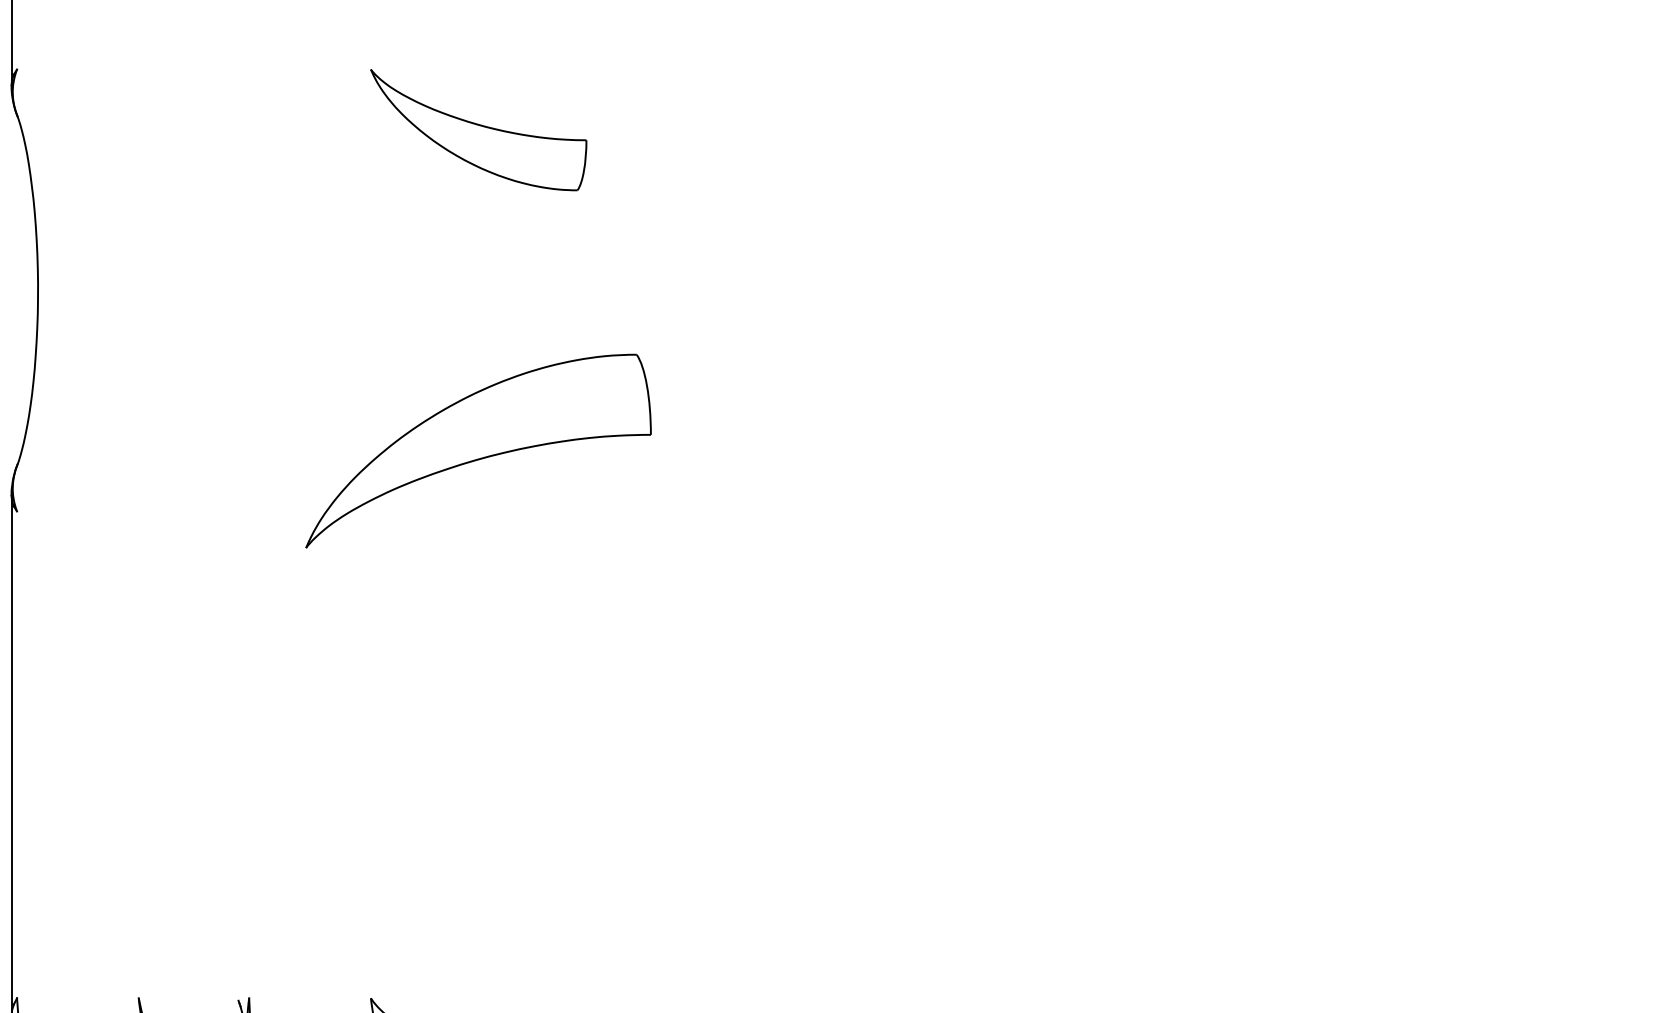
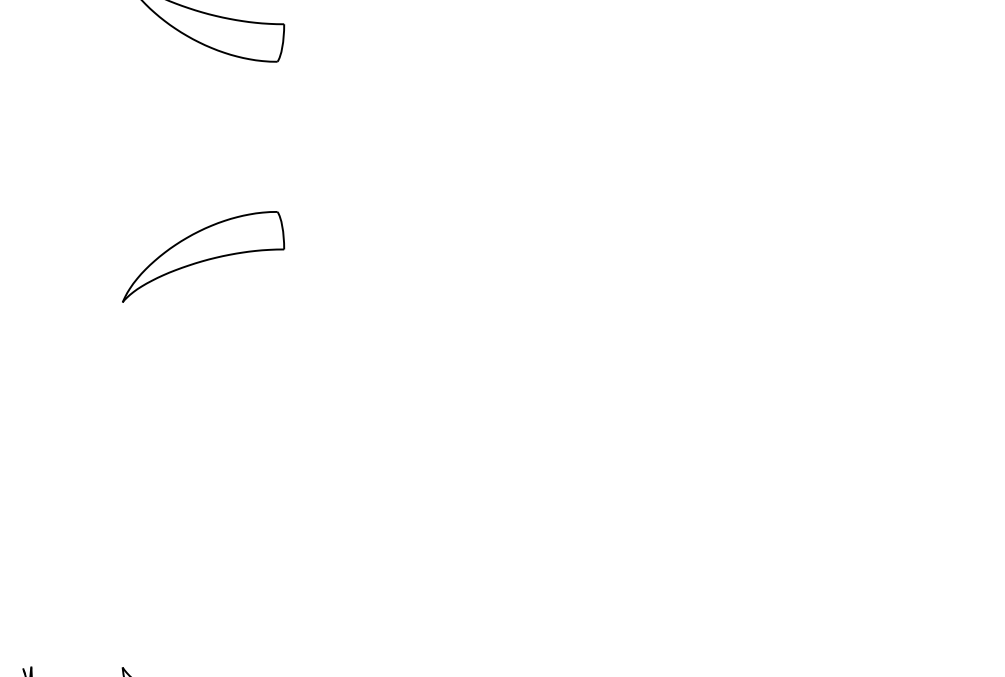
part: (478, 450) -> (203, 256), size x0.62

